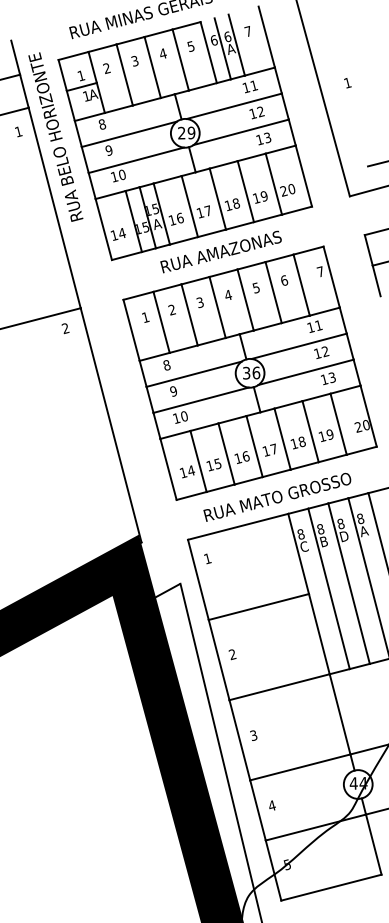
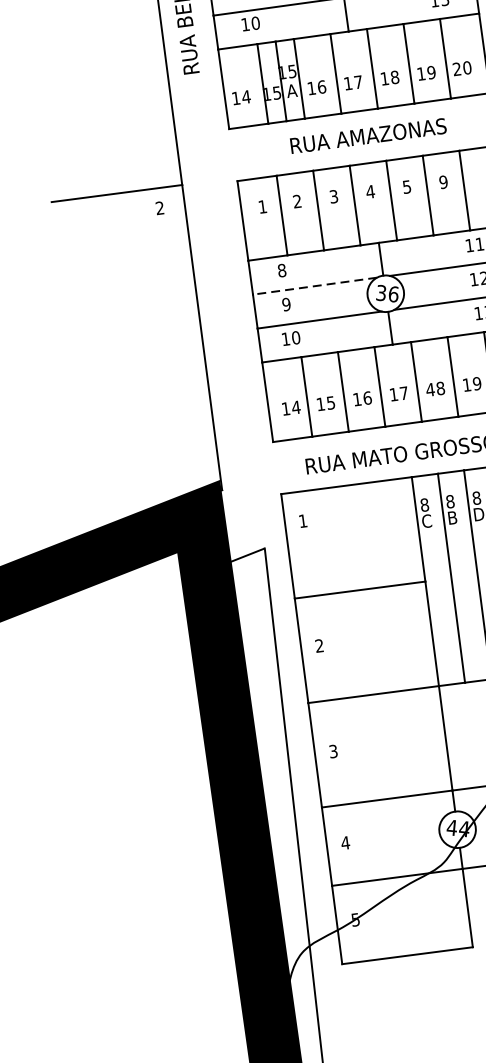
text: (284, 280) -> (443, 182), 6 -> 9
line: (193, 374) -> (314, 286), solid -> dashed
text: (294, 443) -> (430, 389), 18 -> 48

